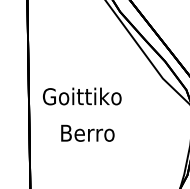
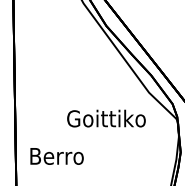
text: (82, 96) -> (106, 118), moved
text: (87, 132) -> (56, 155), moved

